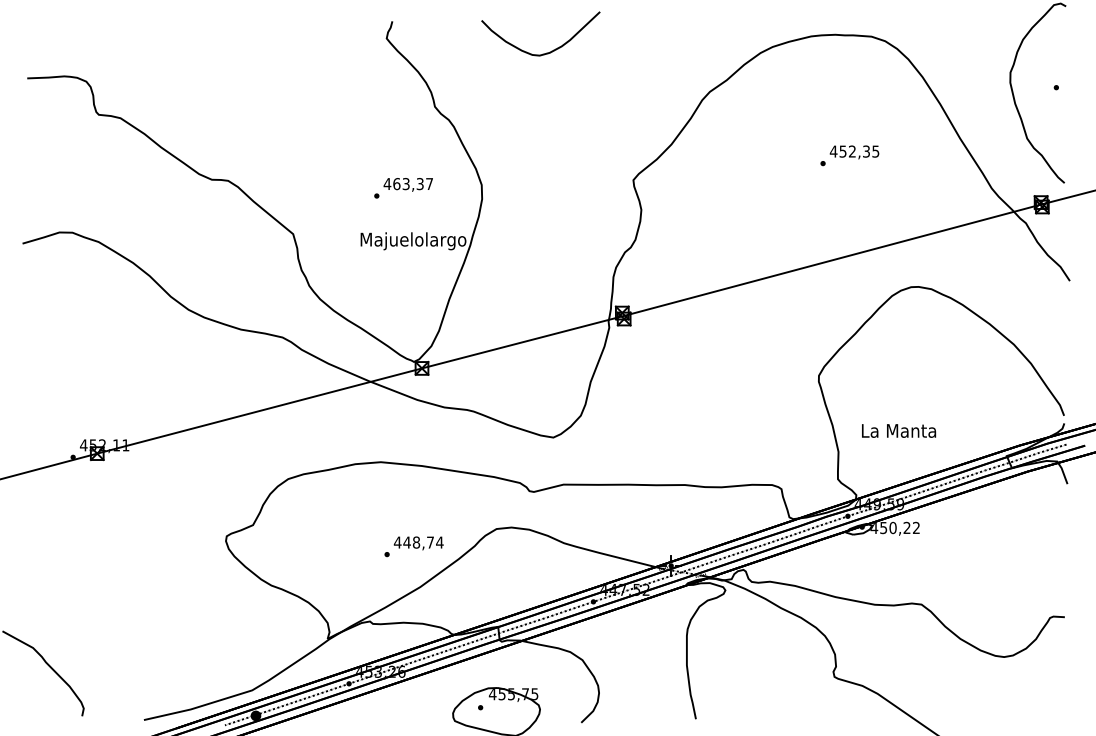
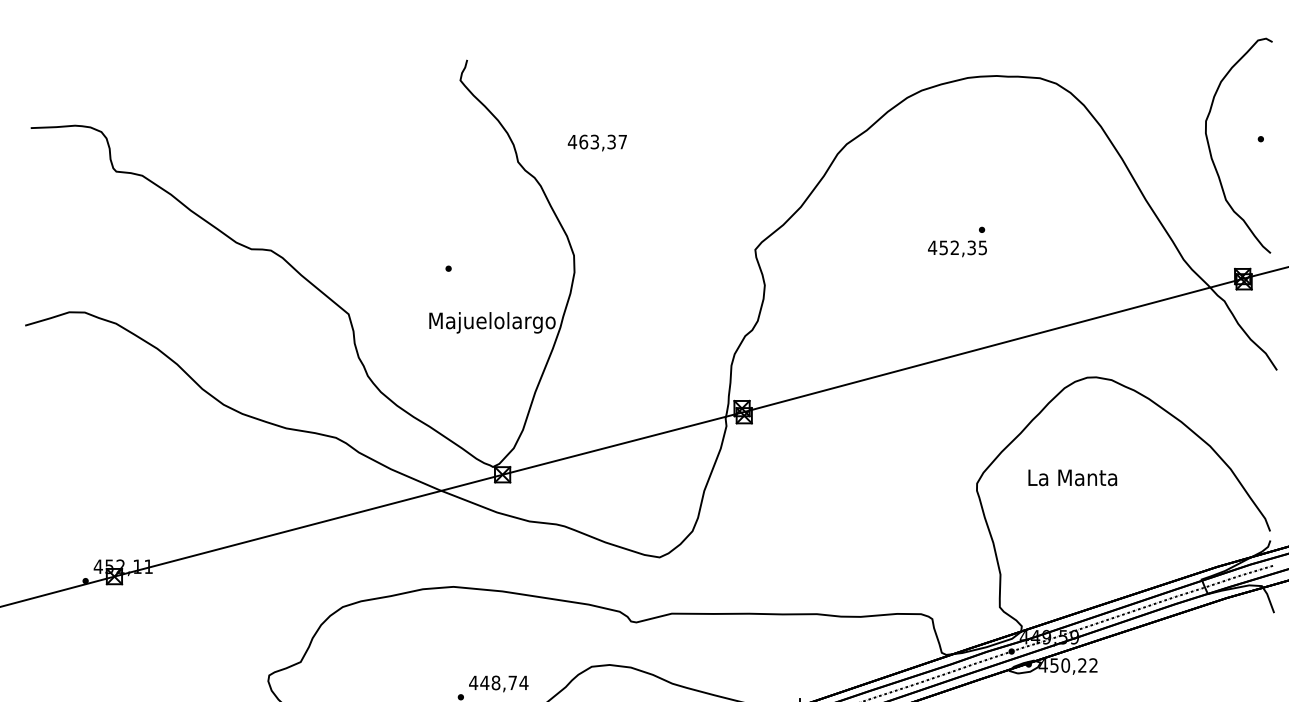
curve: (546, 52) -> (651, 97), removed
text: (854, 152) -> (957, 248), moved
text: (407, 184) -> (596, 142), moved
text: (899, 430) -> (1073, 477), moved

